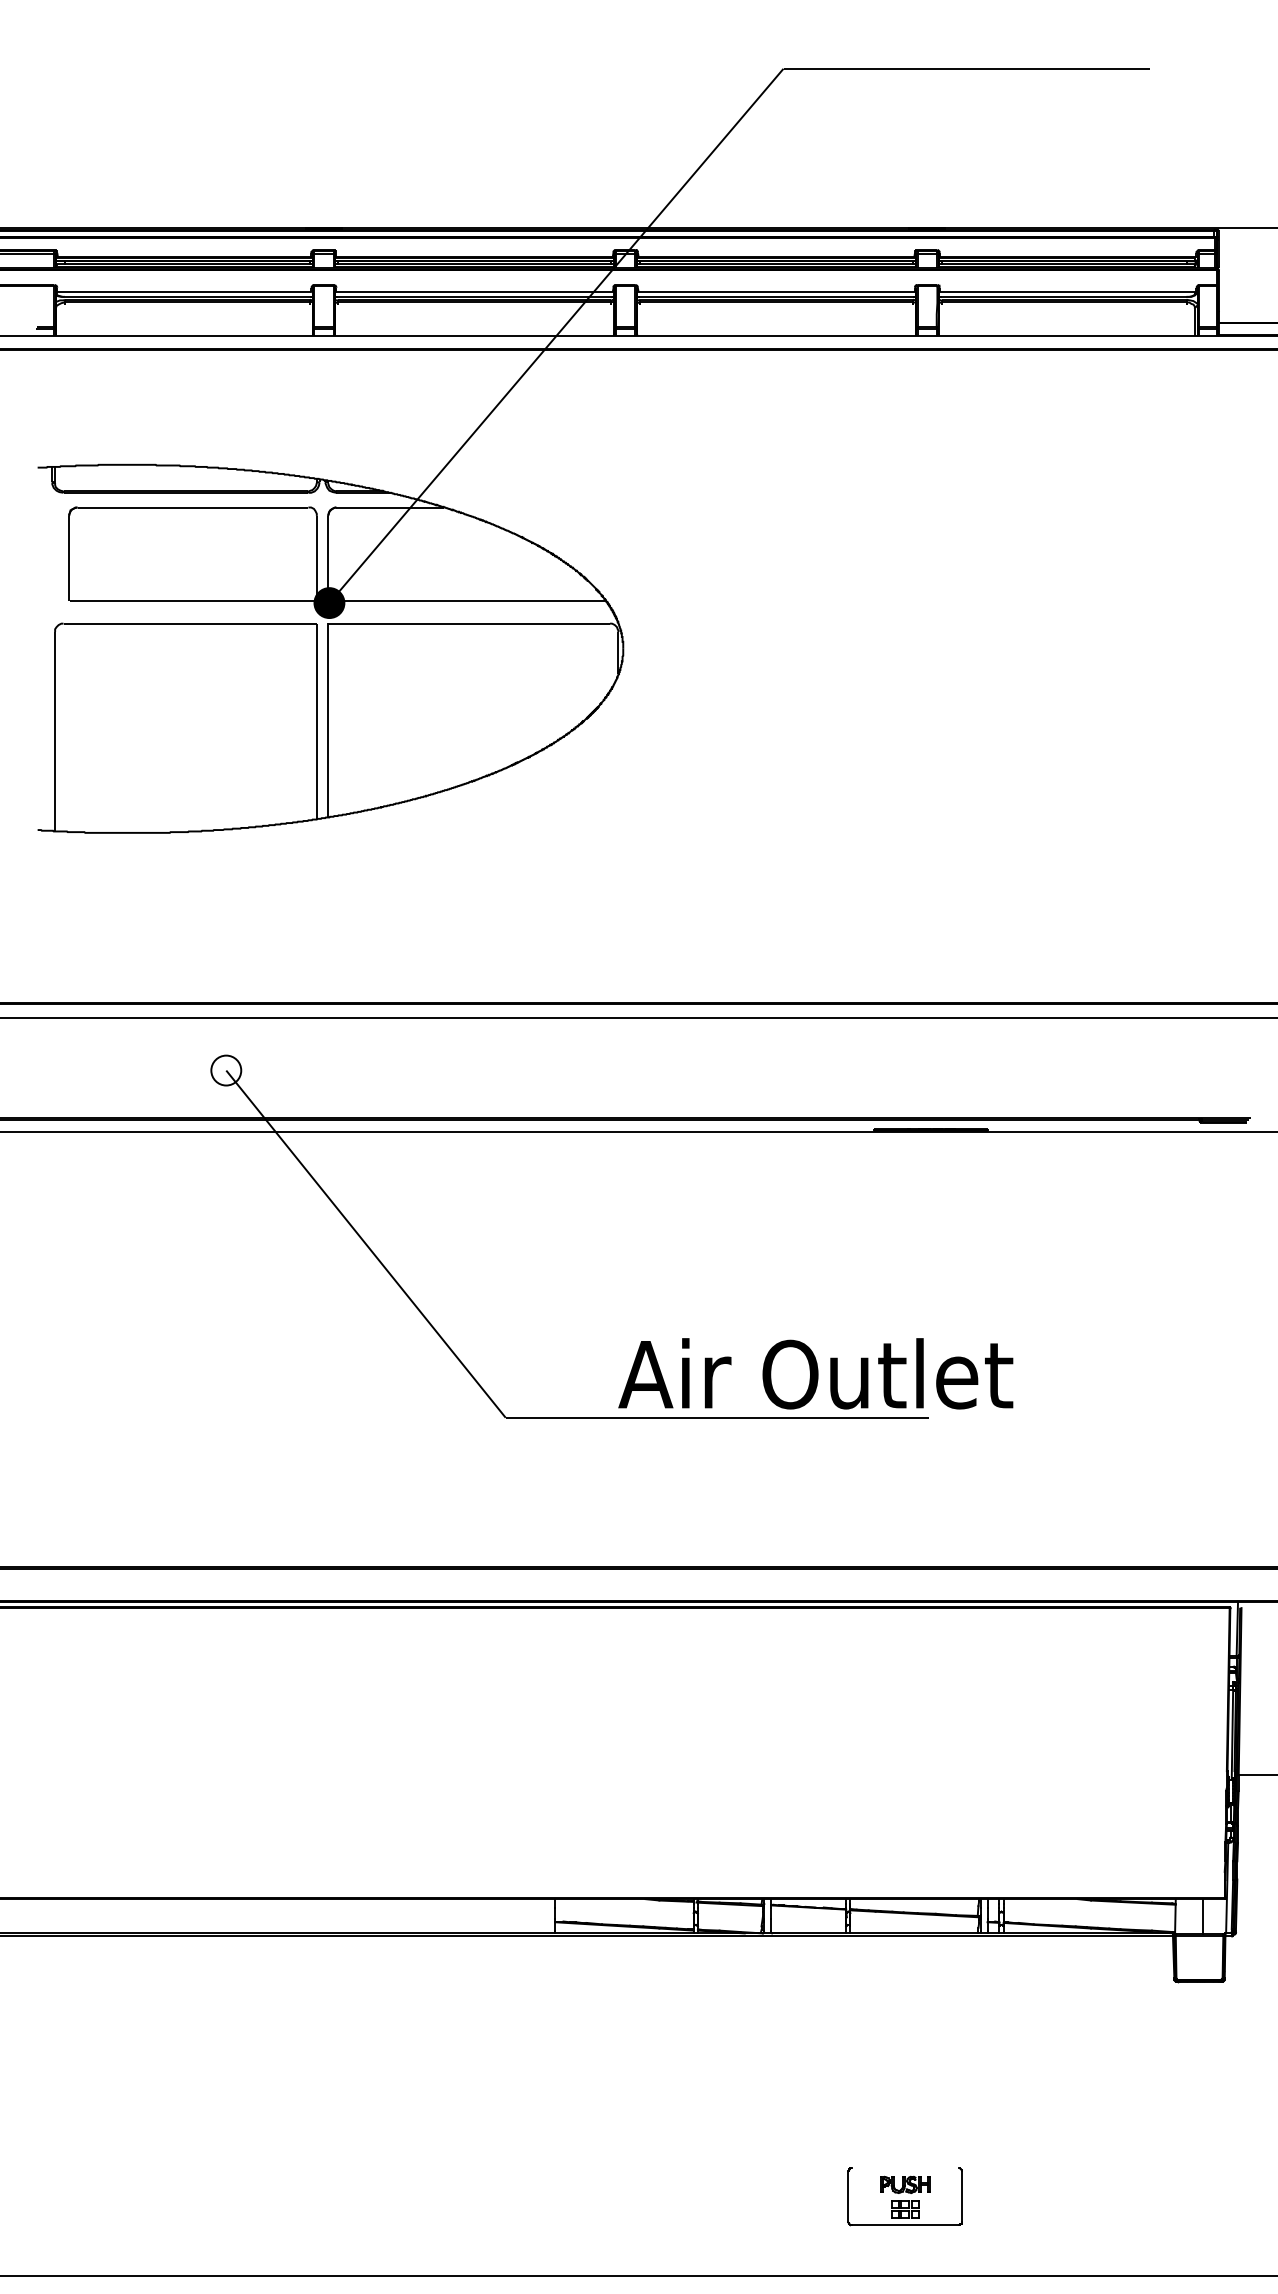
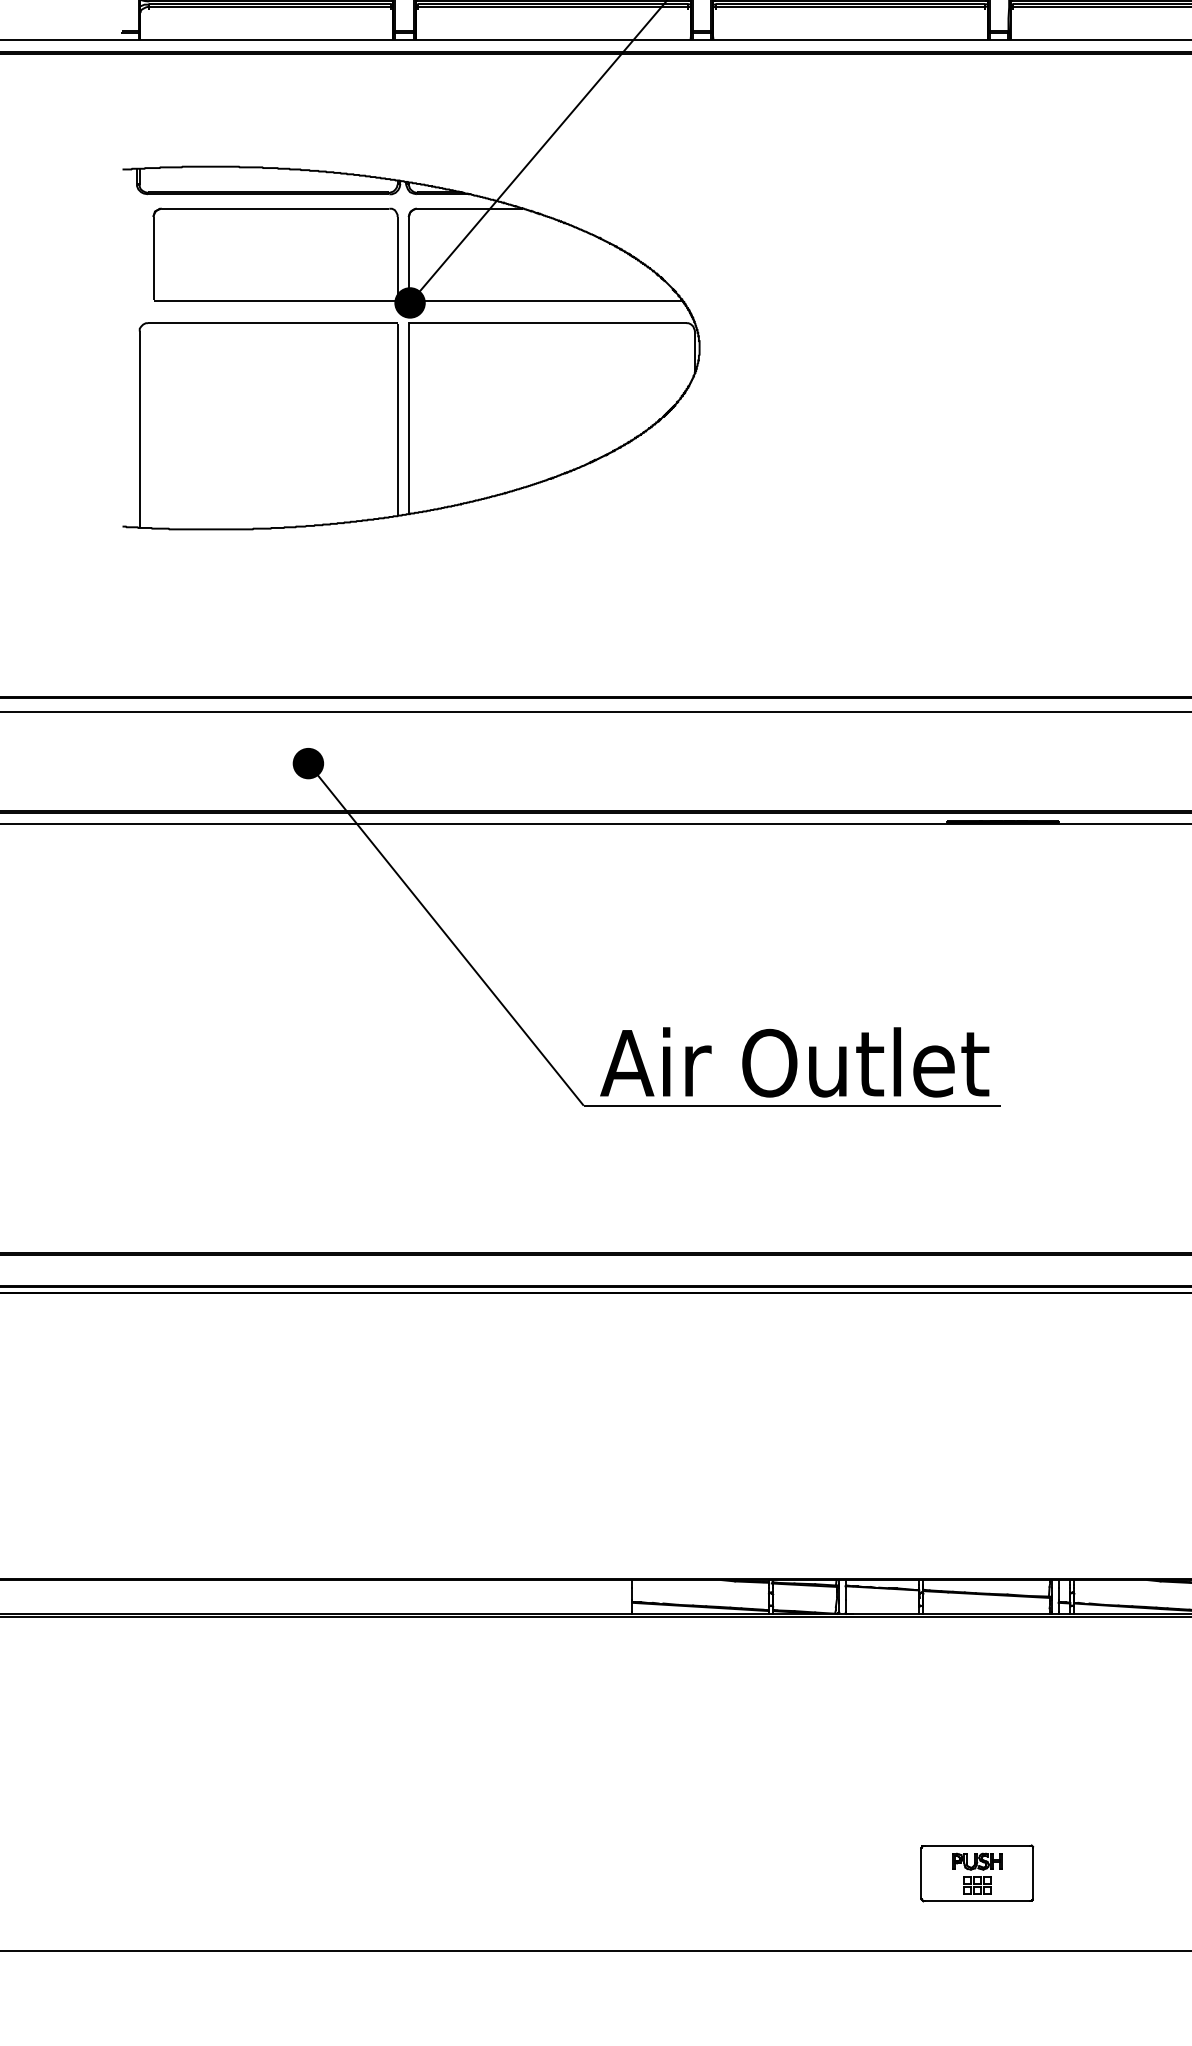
fill: (226, 1070) -> (308, 763), added
text: (815, 1373) -> (794, 1062), moved
line: (904, 2168) -> (976, 1845), added

